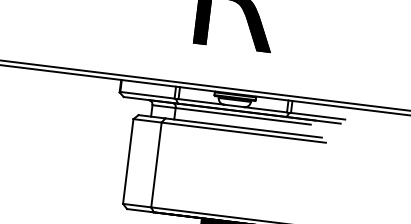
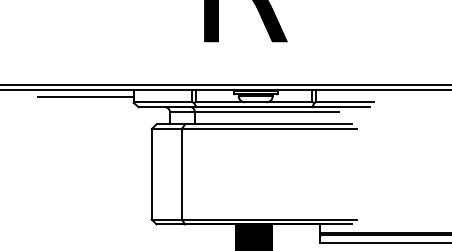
line: (75, 80) -> (85, 96), added

